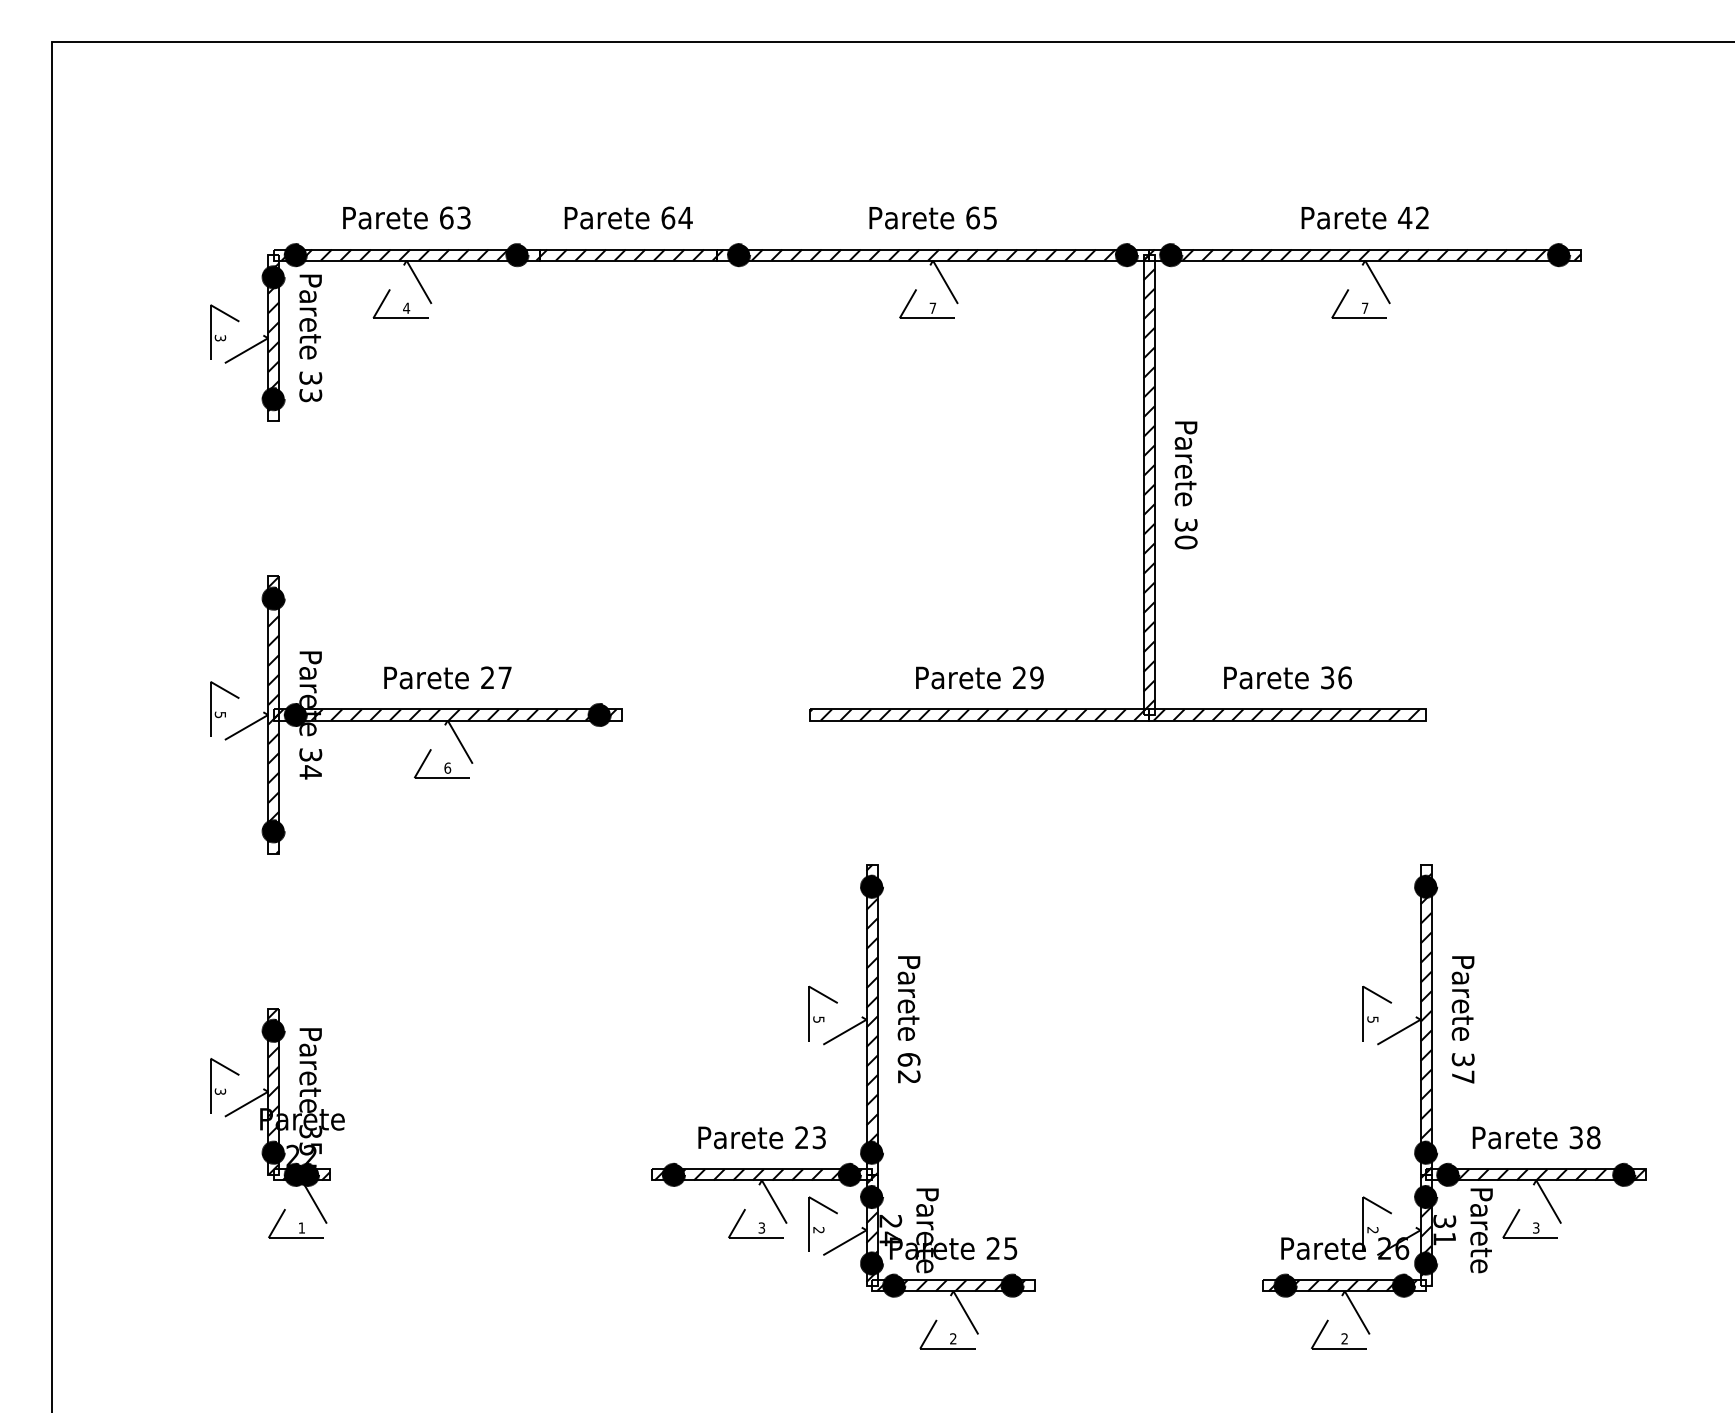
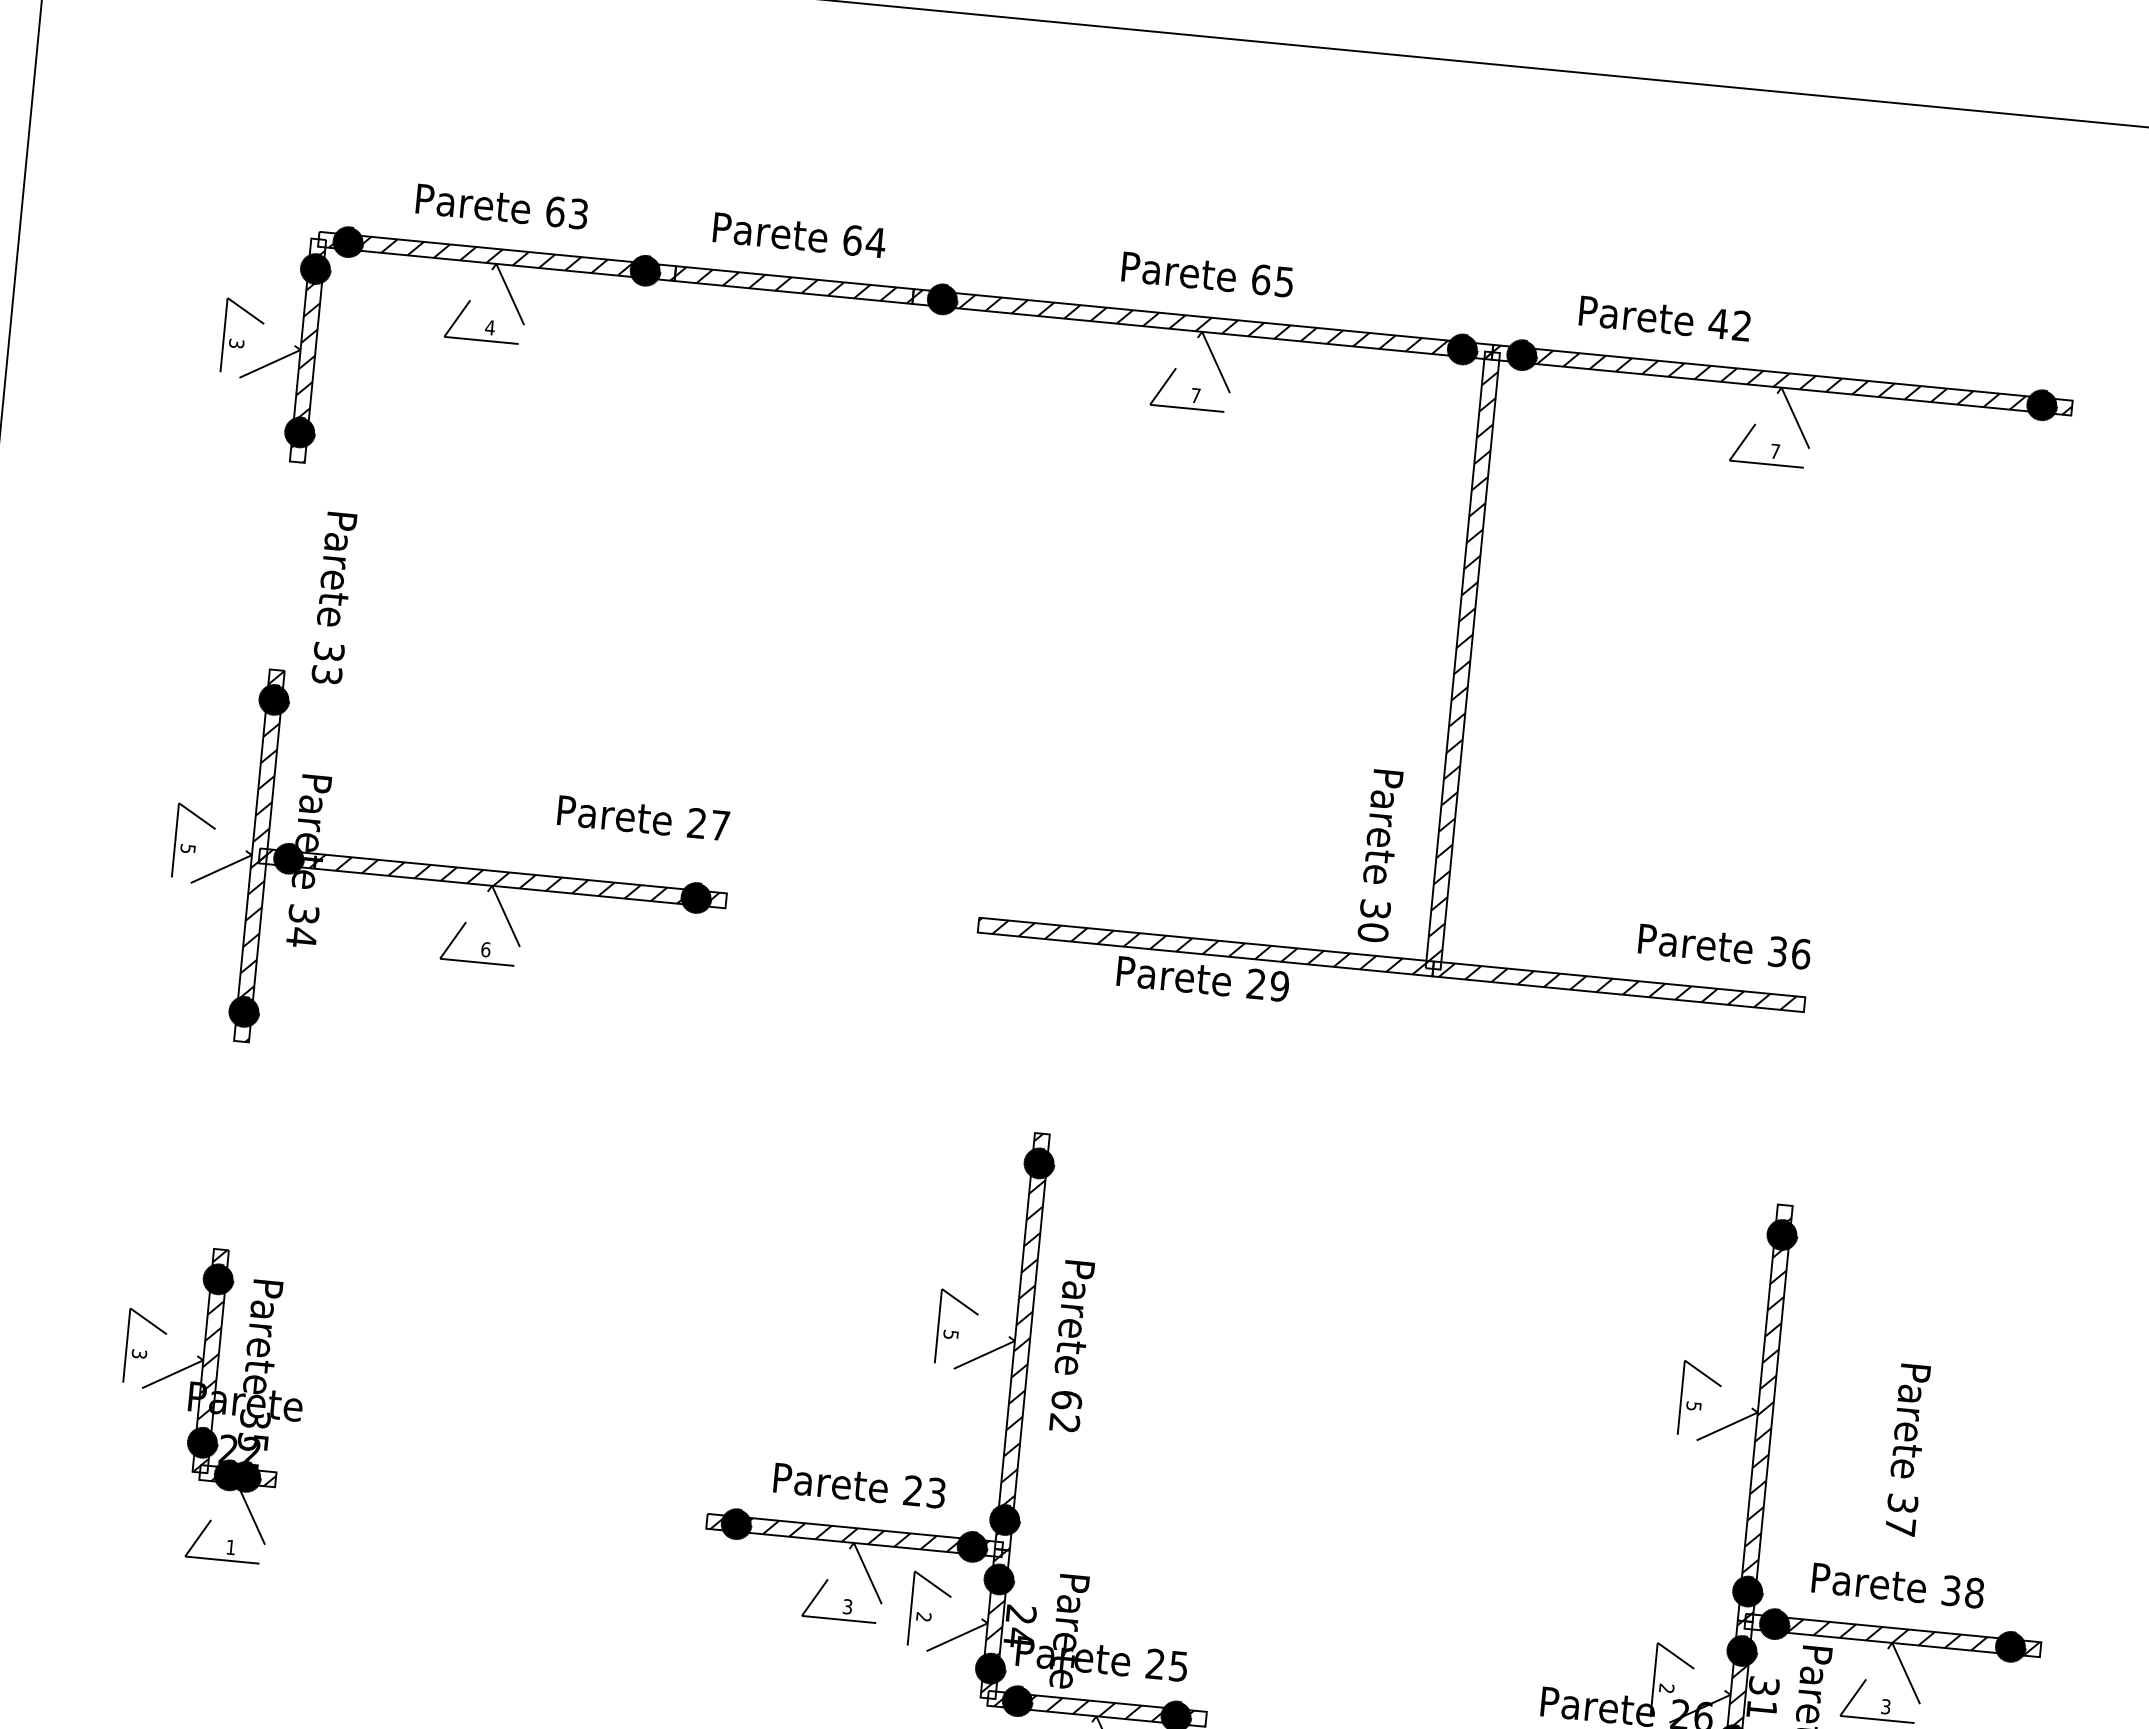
text: (1364, 217) -> (1664, 317), moved
text: (310, 338) -> (334, 598), moved
text: (1185, 485) -> (1379, 856), moved
text: (447, 677) -> (643, 817), moved
text: (979, 677) -> (1202, 978), moved
text: (1287, 677) -> (1724, 946), moved
text: (1462, 1019) -> (1907, 1449), moved

